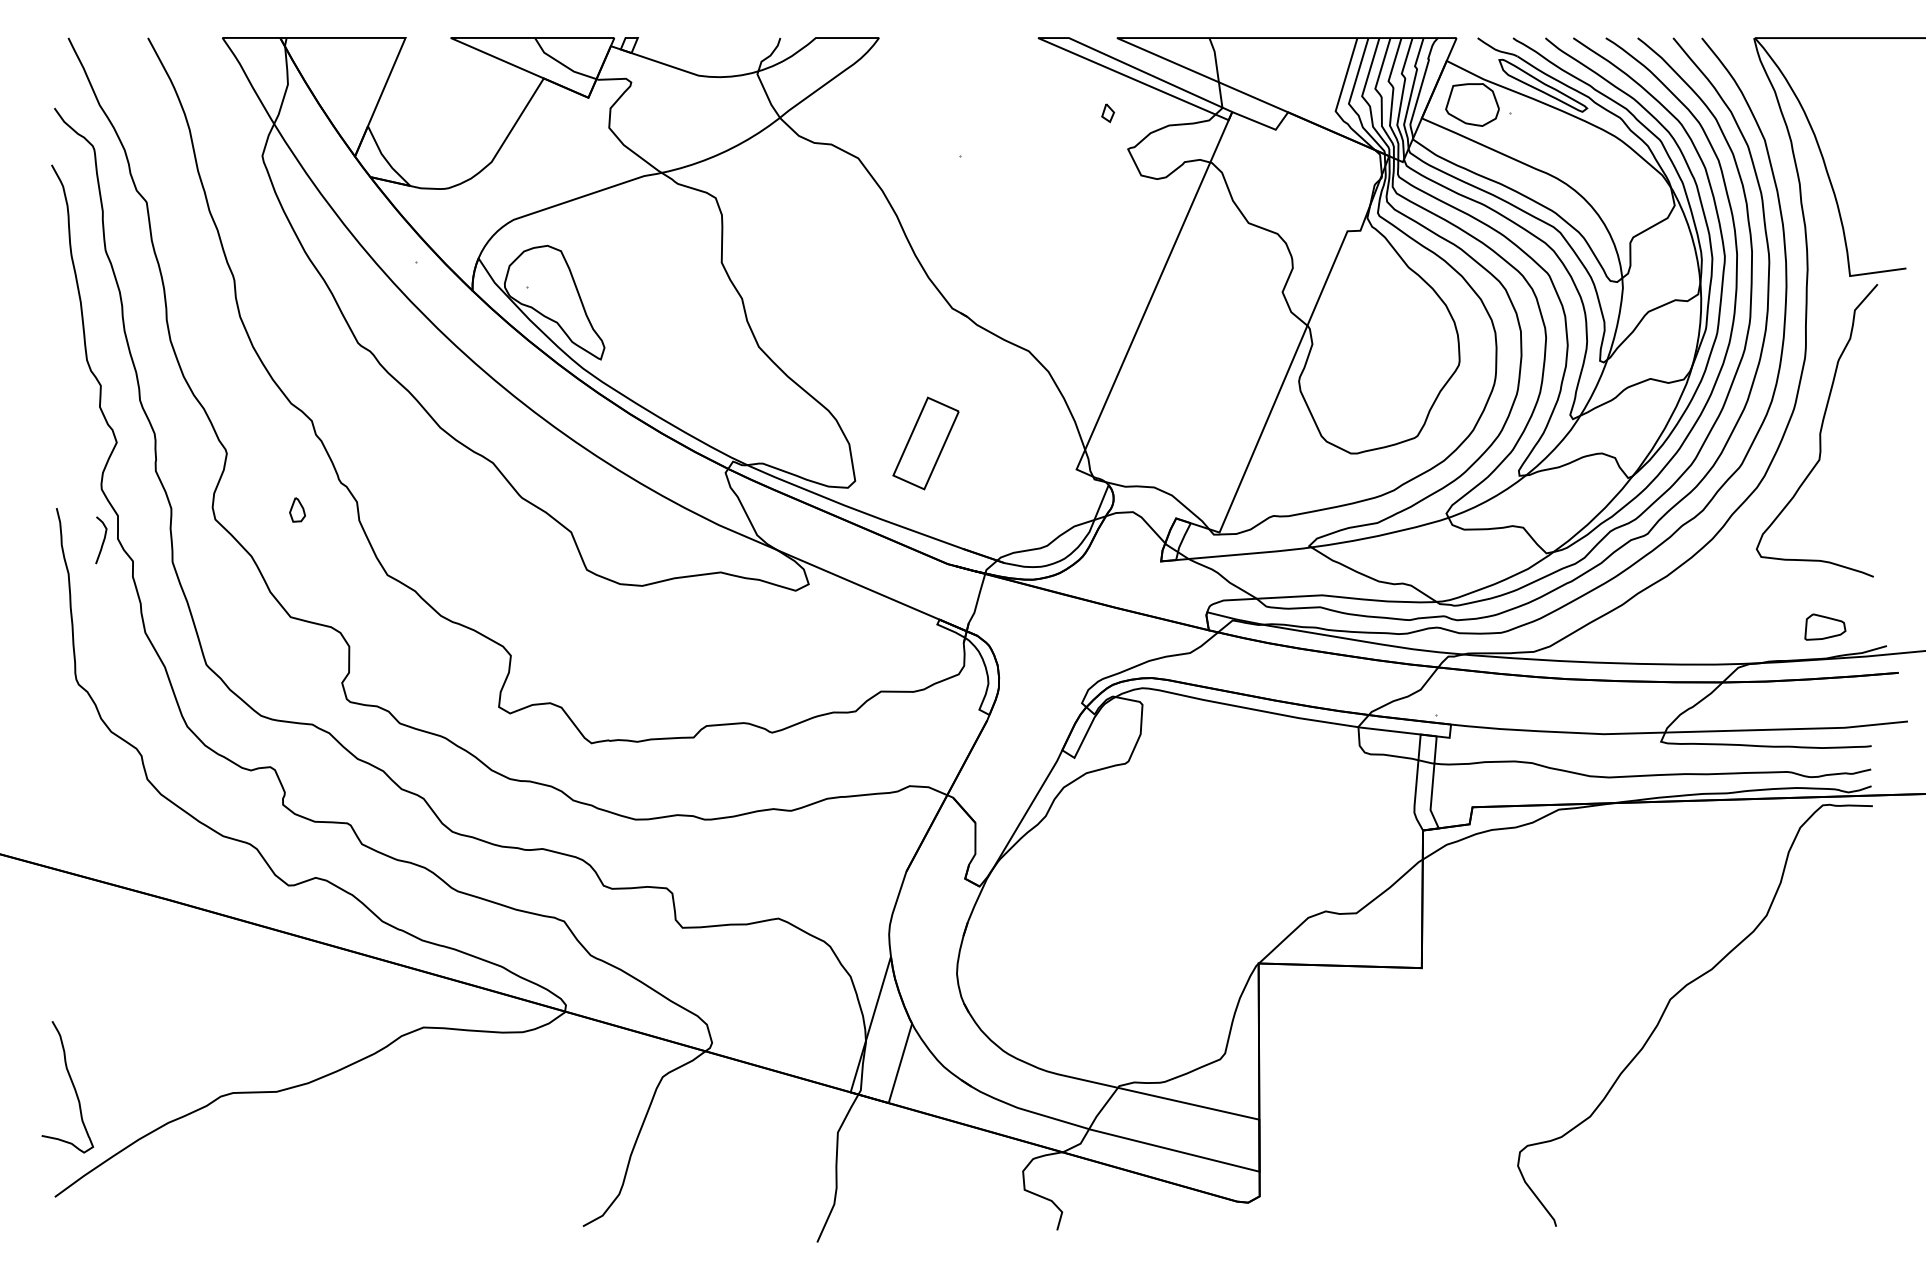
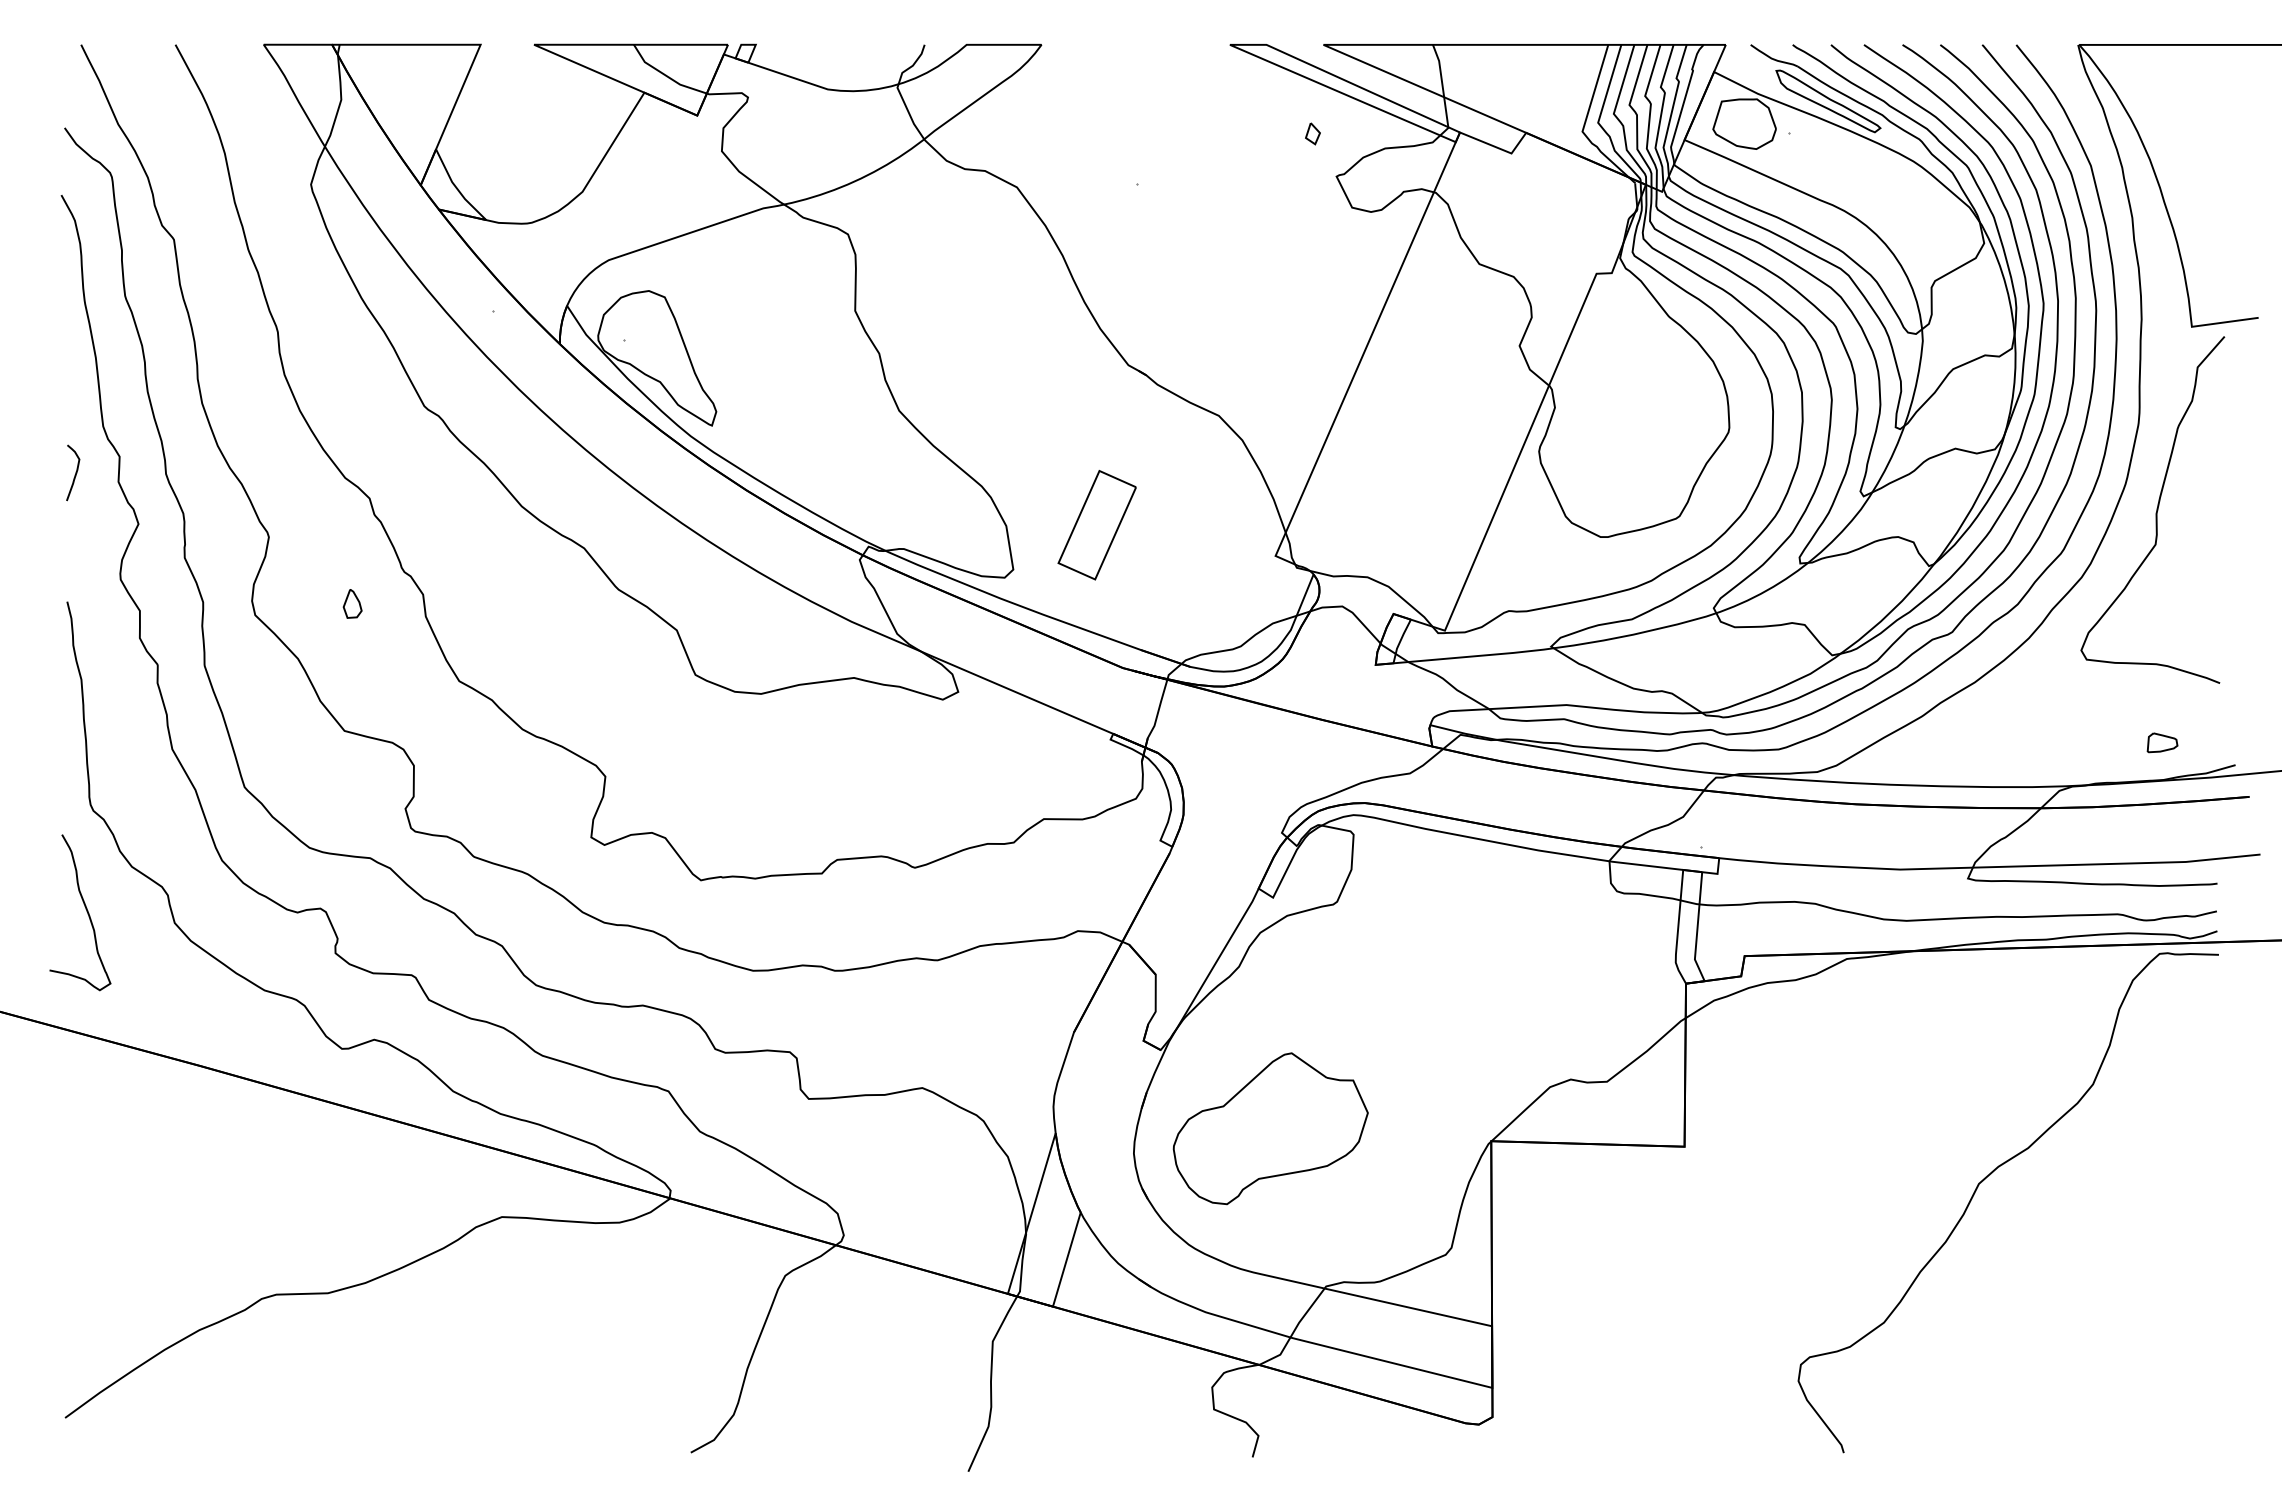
curve: (103, 539) -> (75, 472), moved
part: (1825, 626) -> (2162, 742), size x0.62
part: (1072, 952) -> (1270, 1128), added
curve: (72, 1084) -> (85, 909), moved

